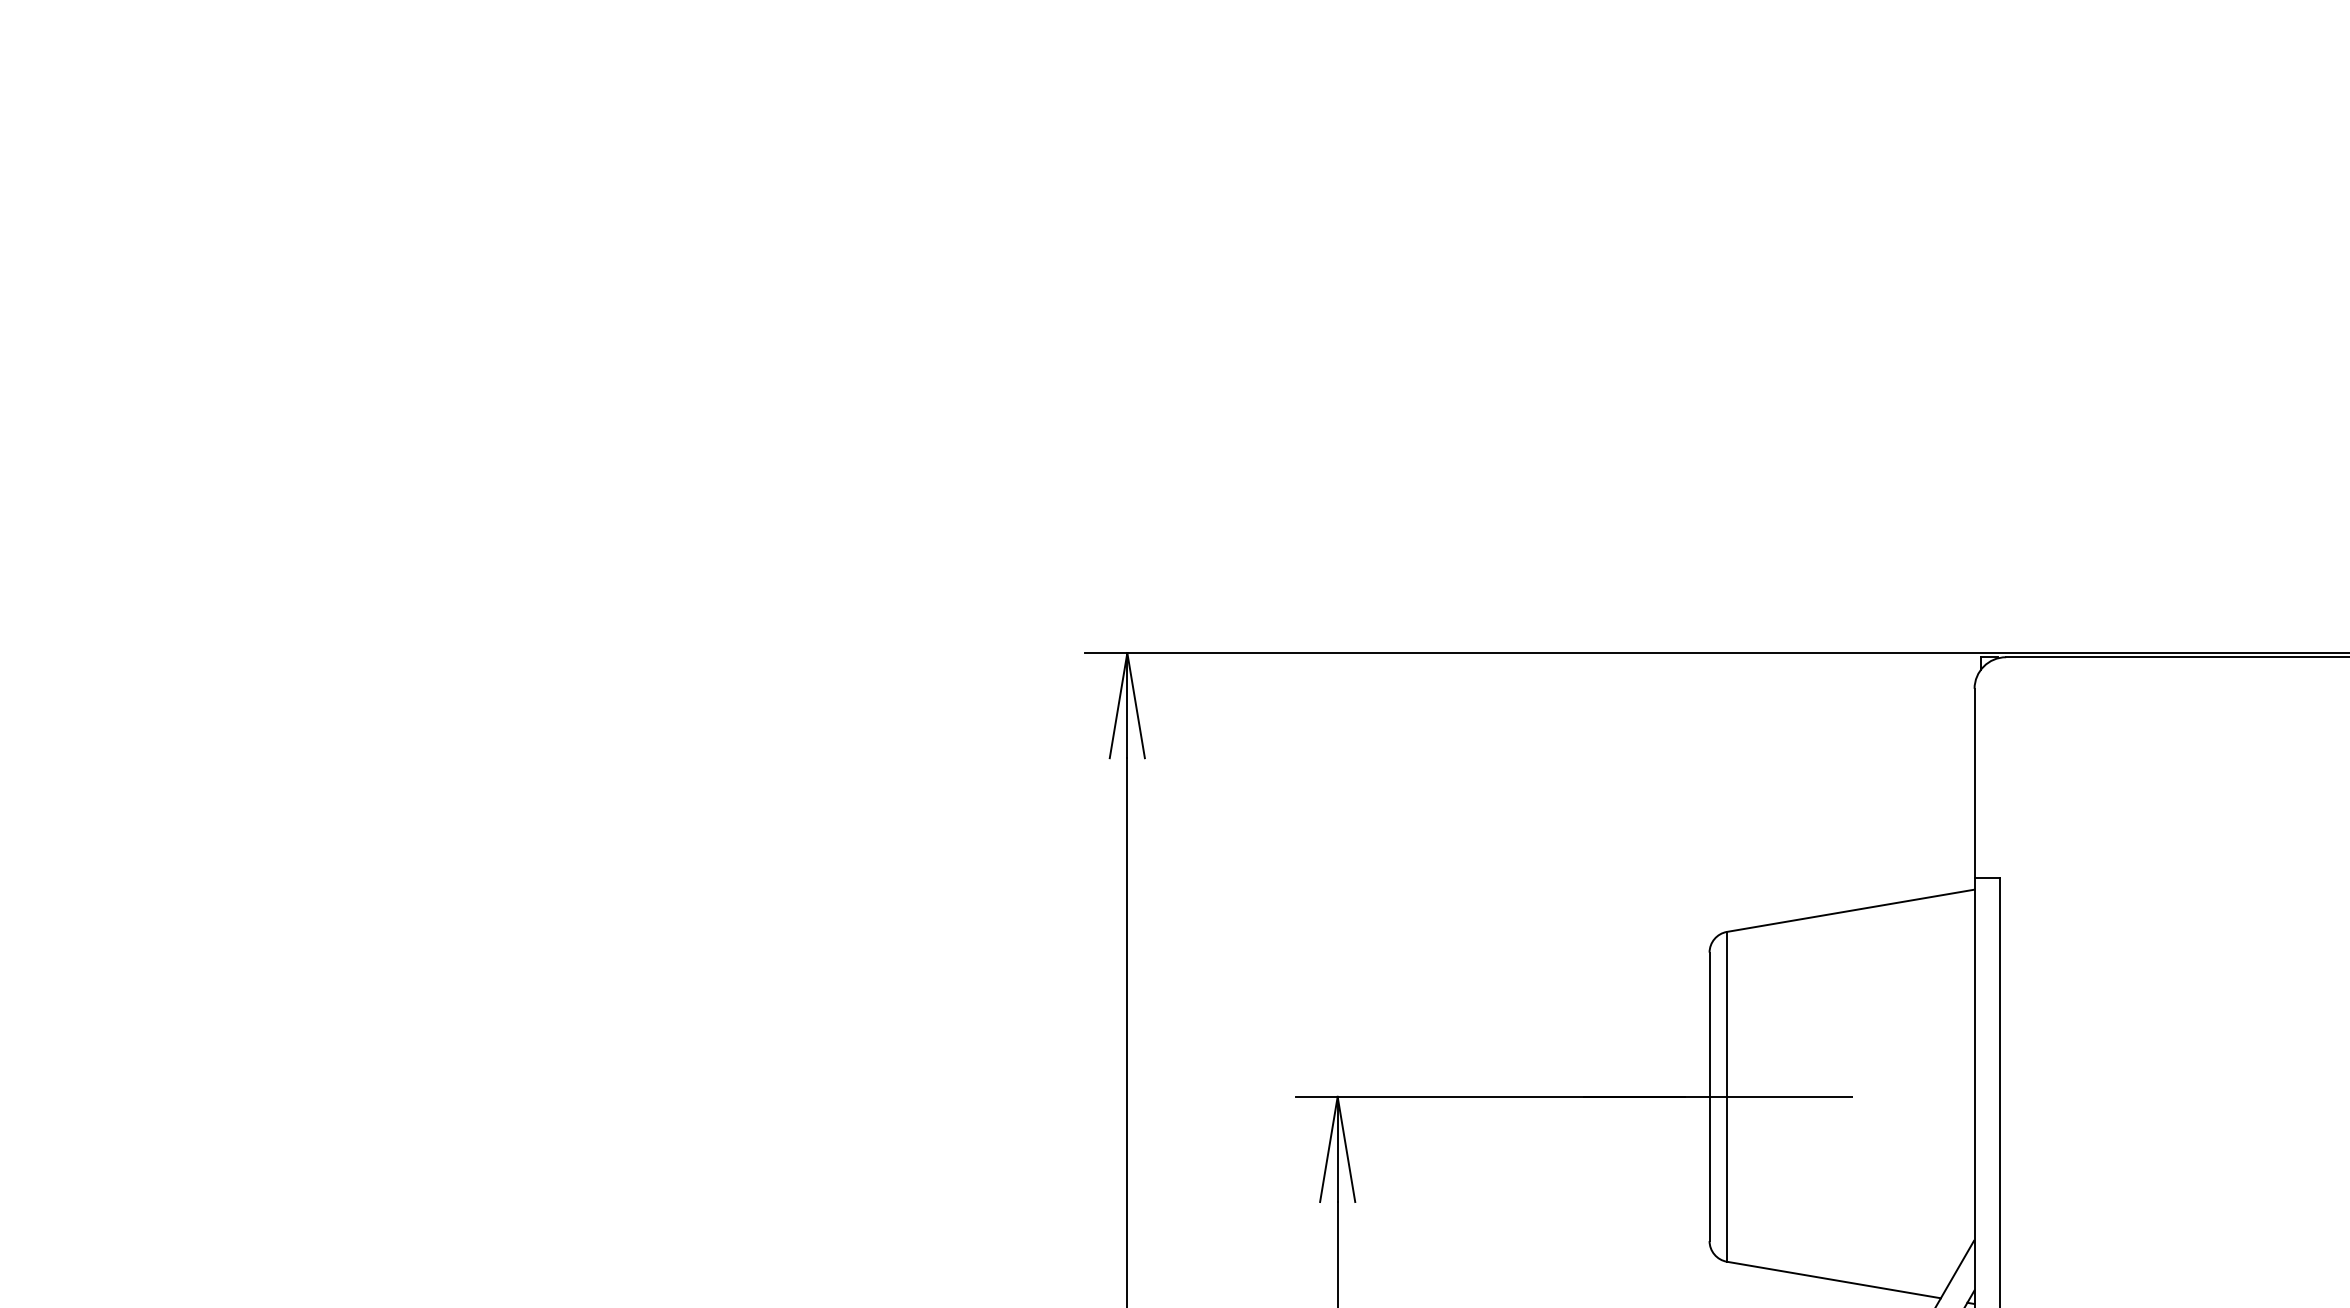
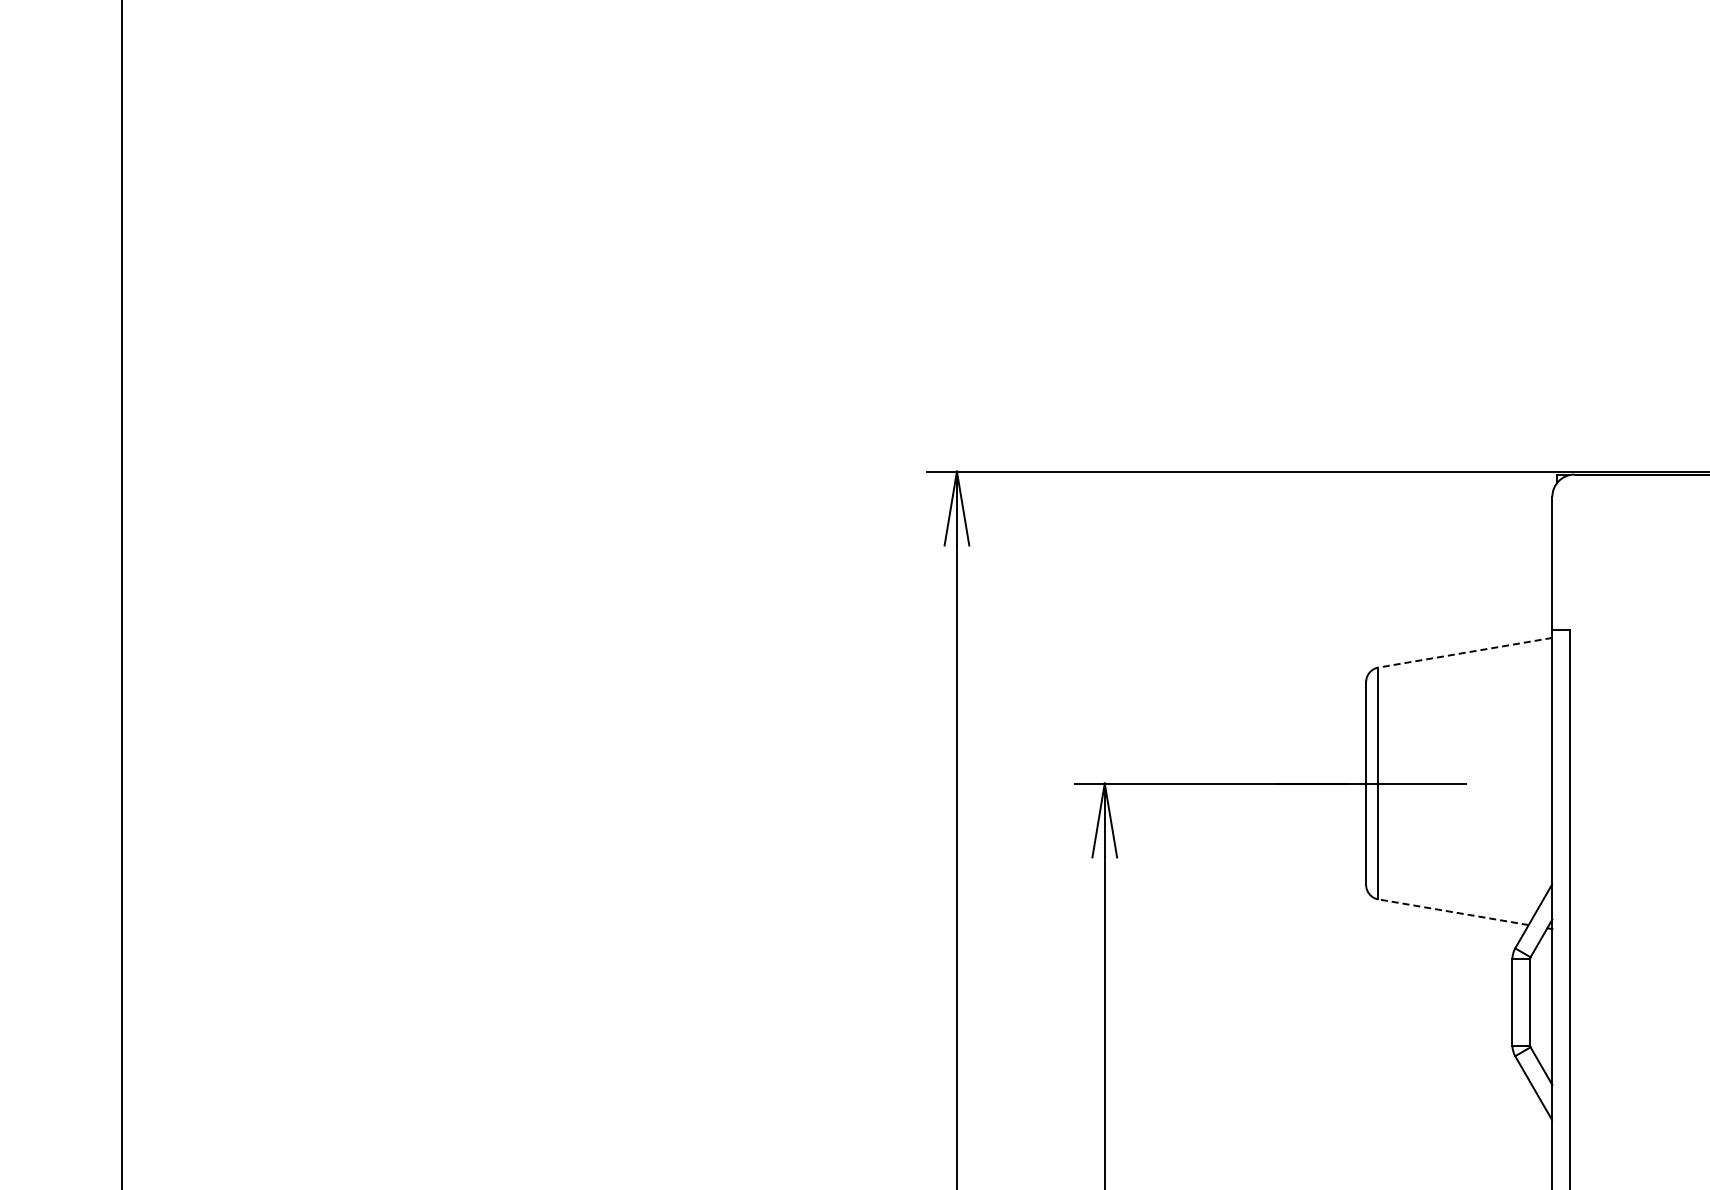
line: (1849, 910) -> (1464, 652), solid -> dashed
line: (1833, 1280) -> (1453, 912), solid -> dashed

